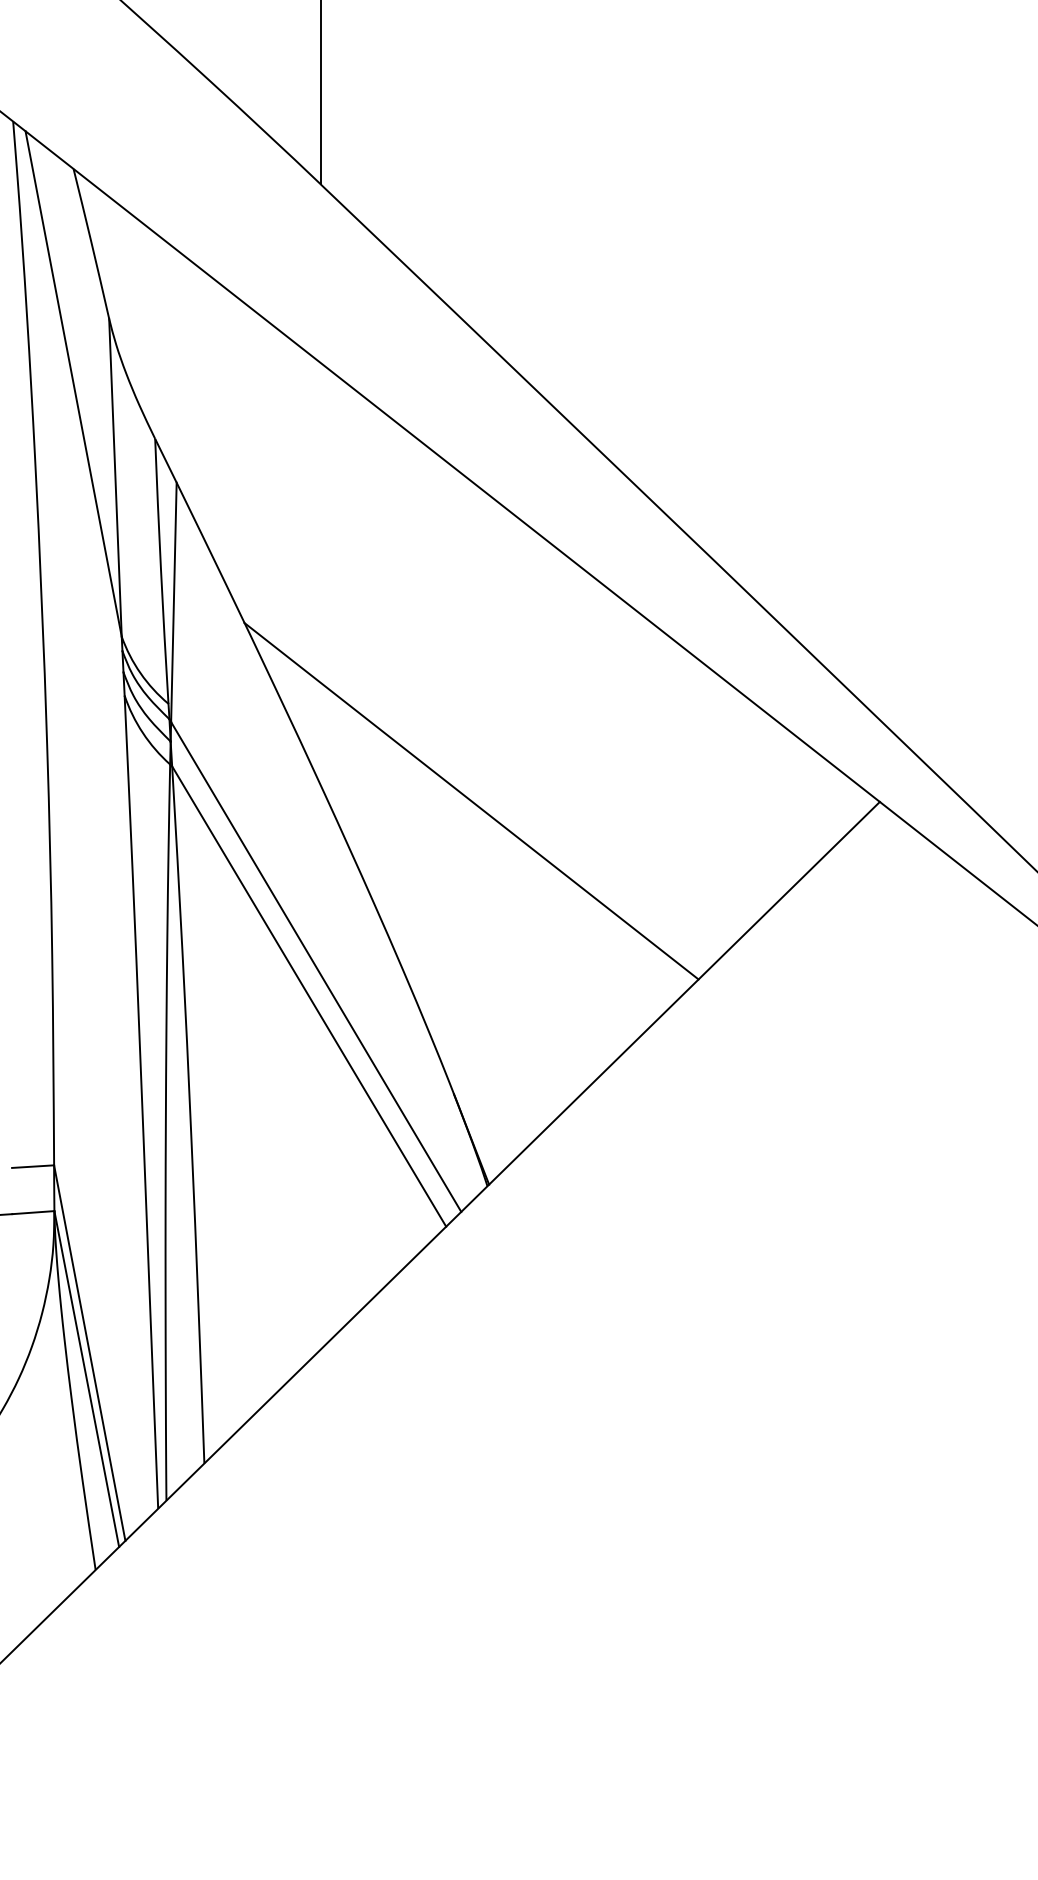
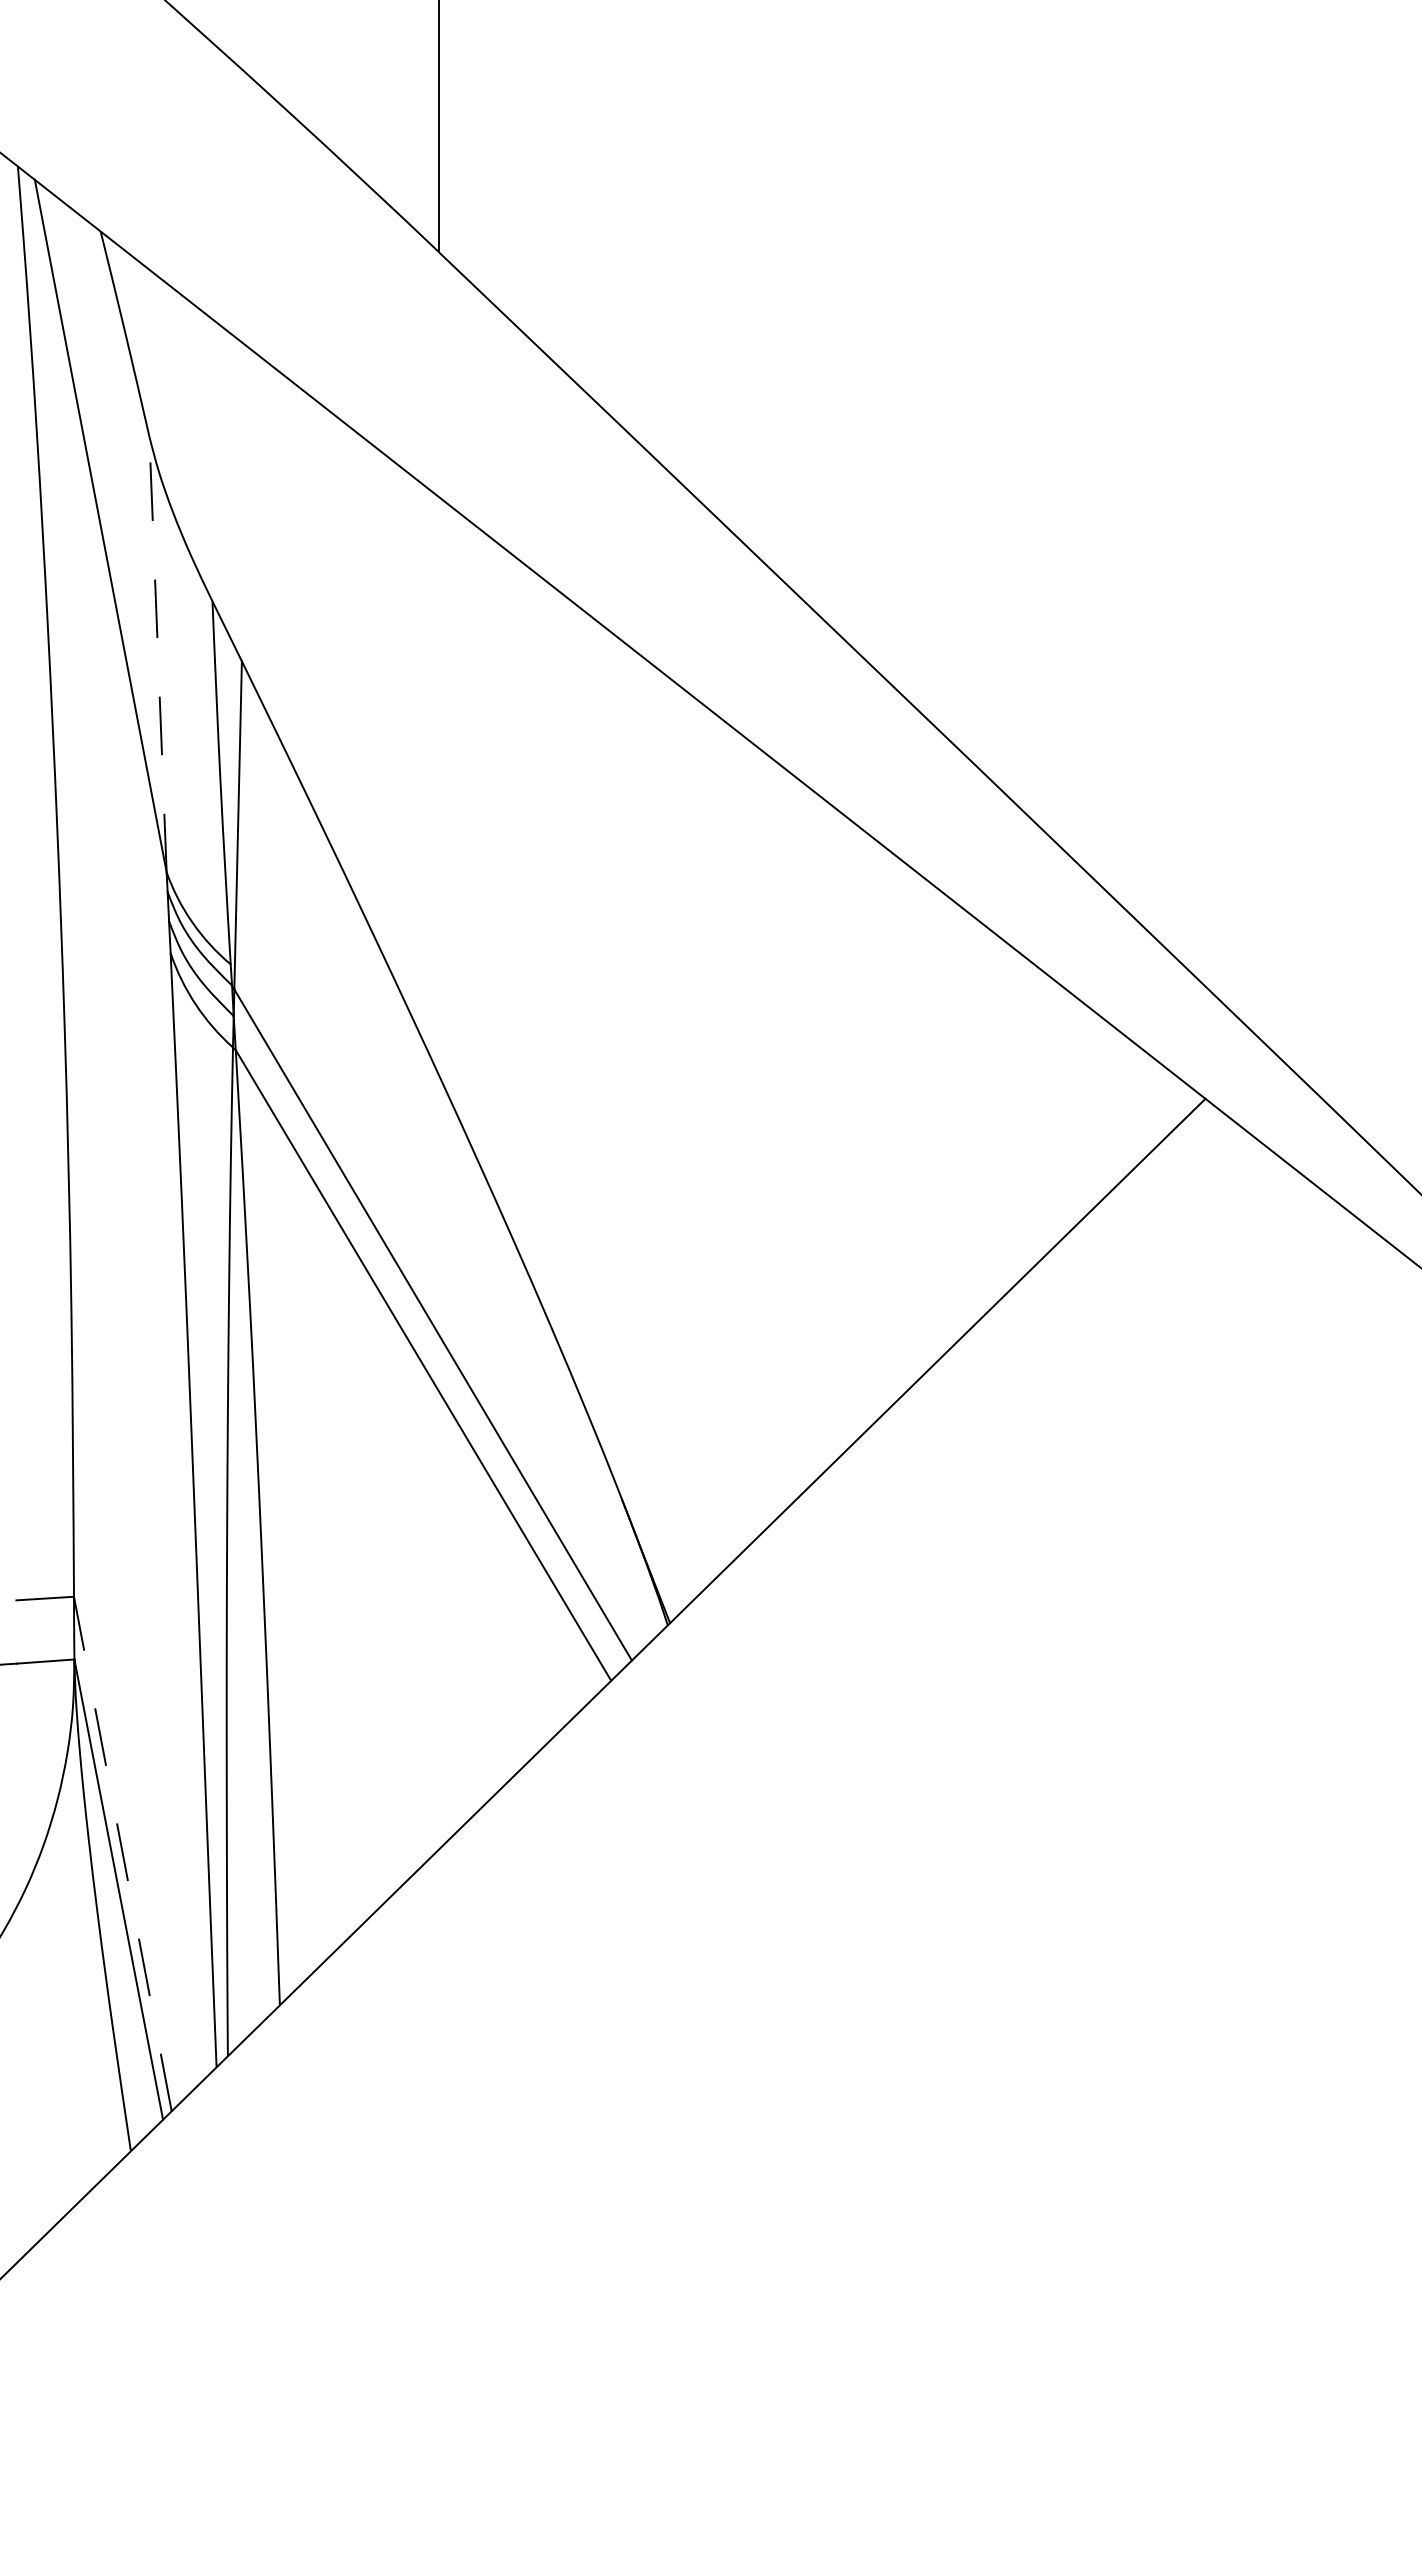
line: (115, 477) -> (158, 654), solid -> dashed
line: (471, 800) -> (645, 1097), removed
line: (89, 1353) -> (122, 1854), solid -> dashed

